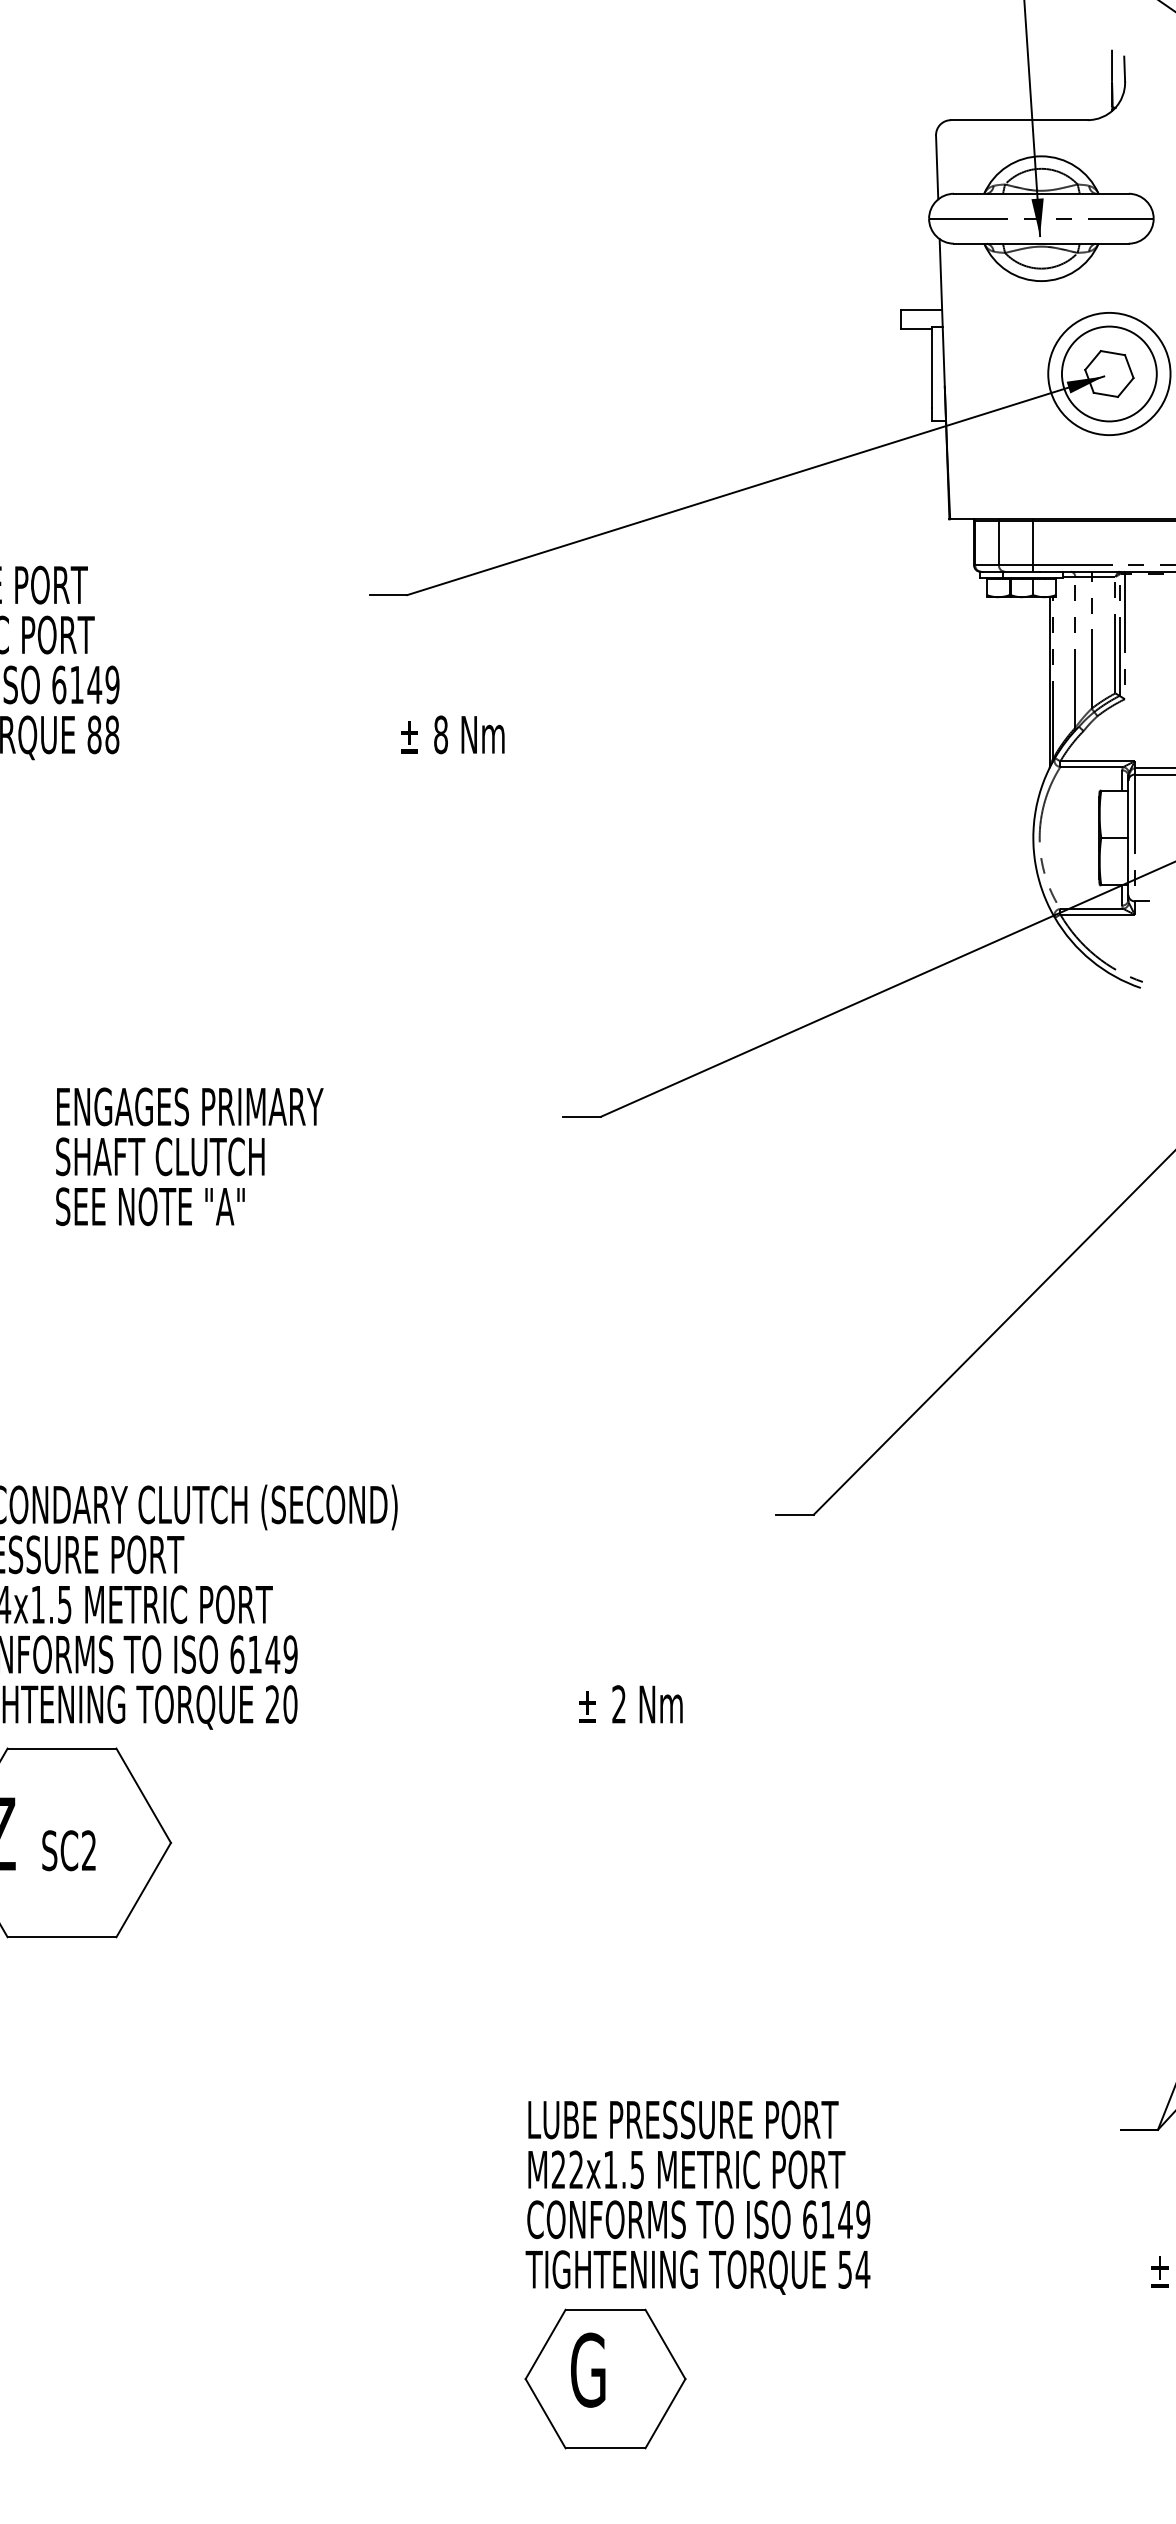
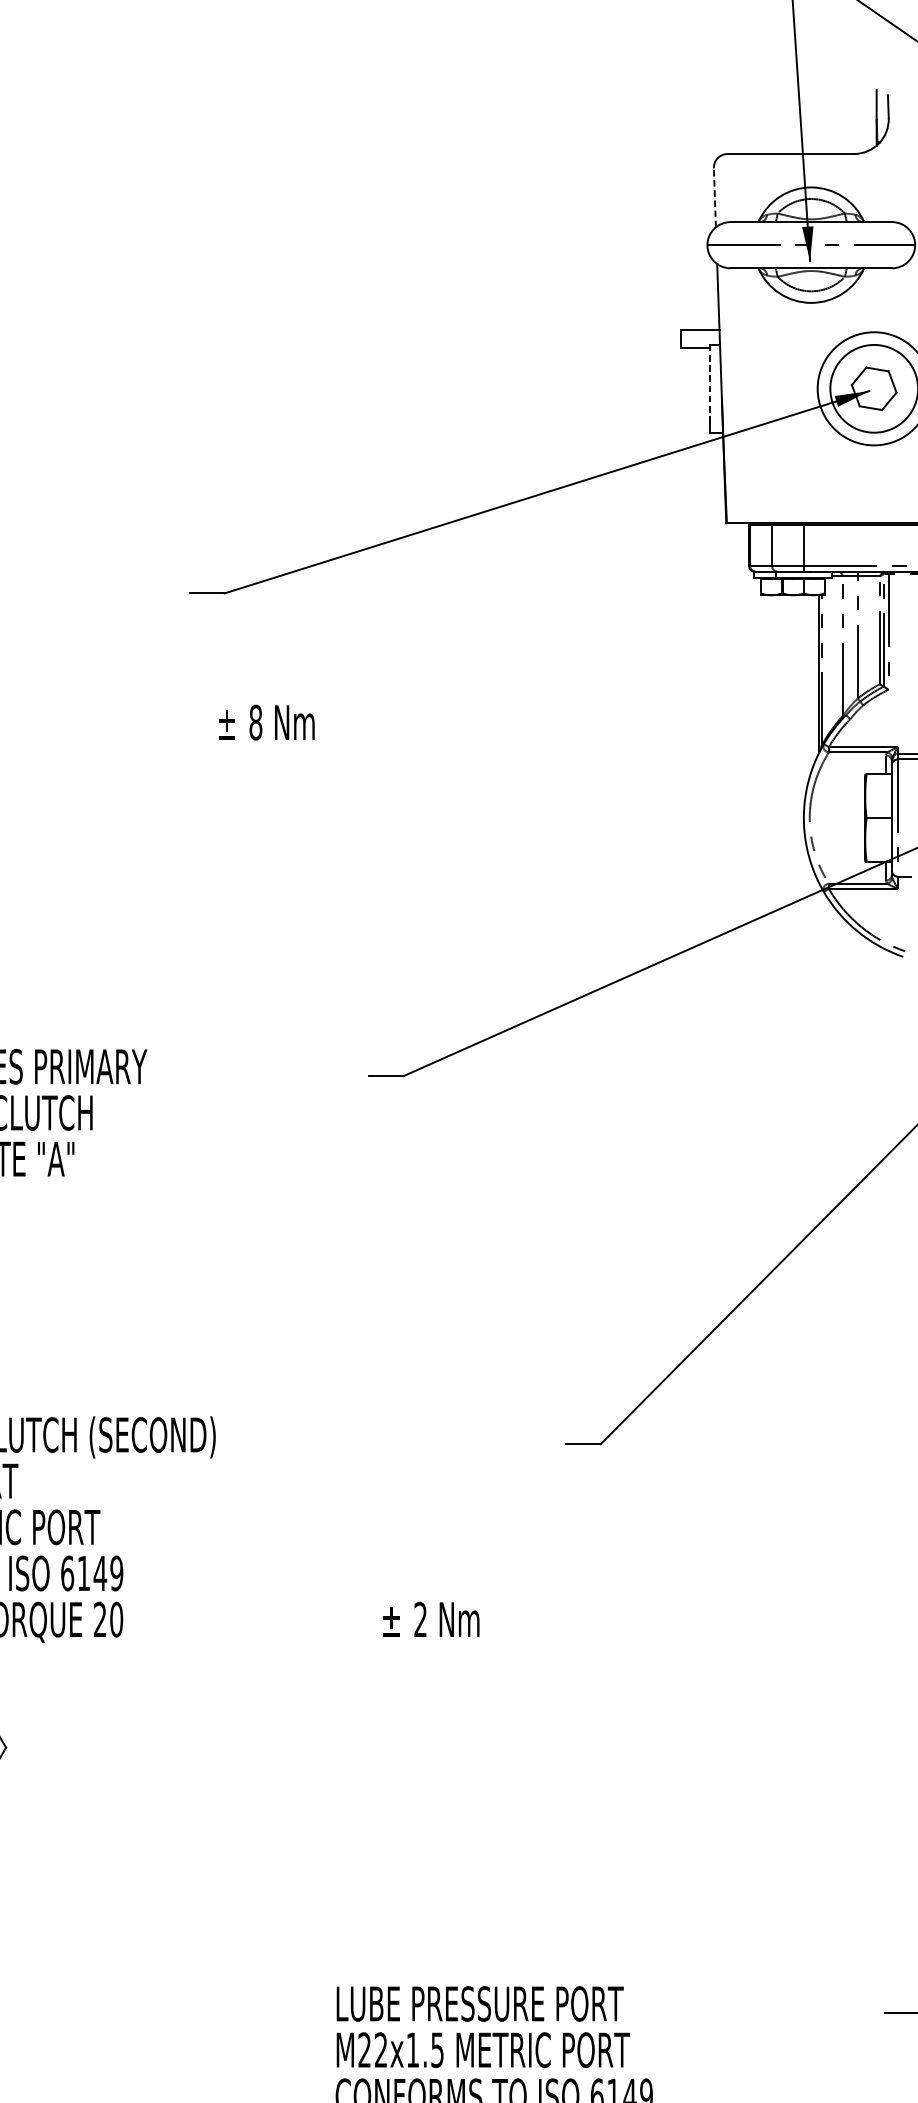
line: (937, 167) -> (715, 197), solid -> dashed
line: (932, 367) -> (710, 382), solid -> dashed

